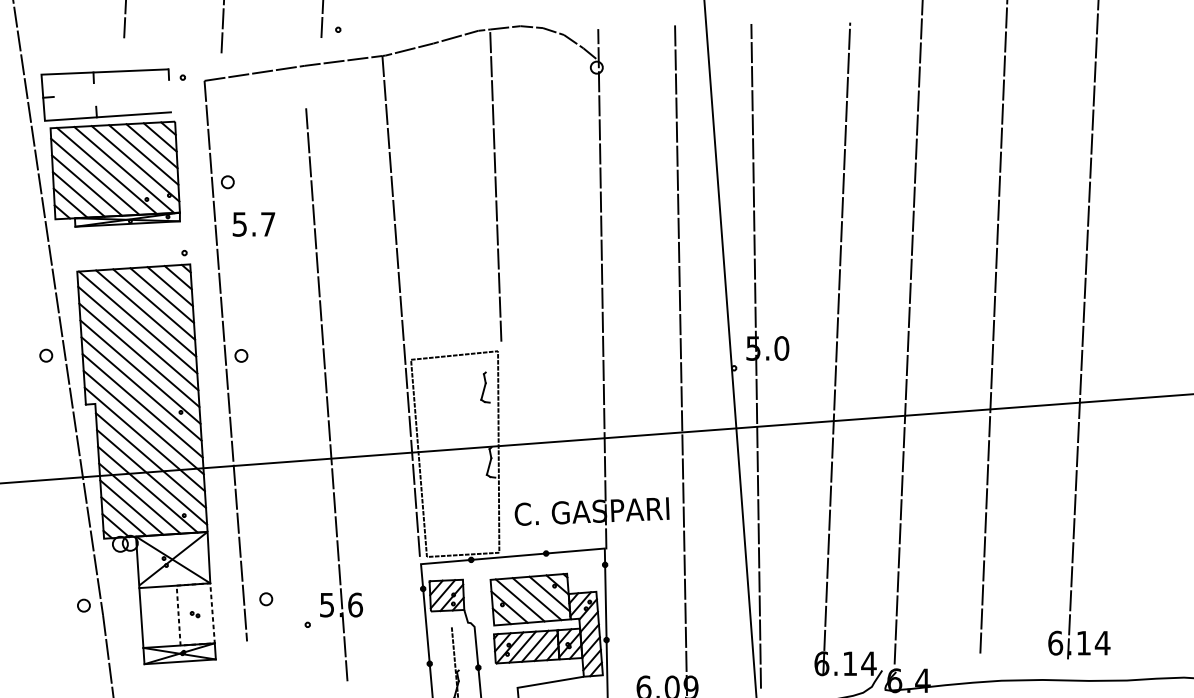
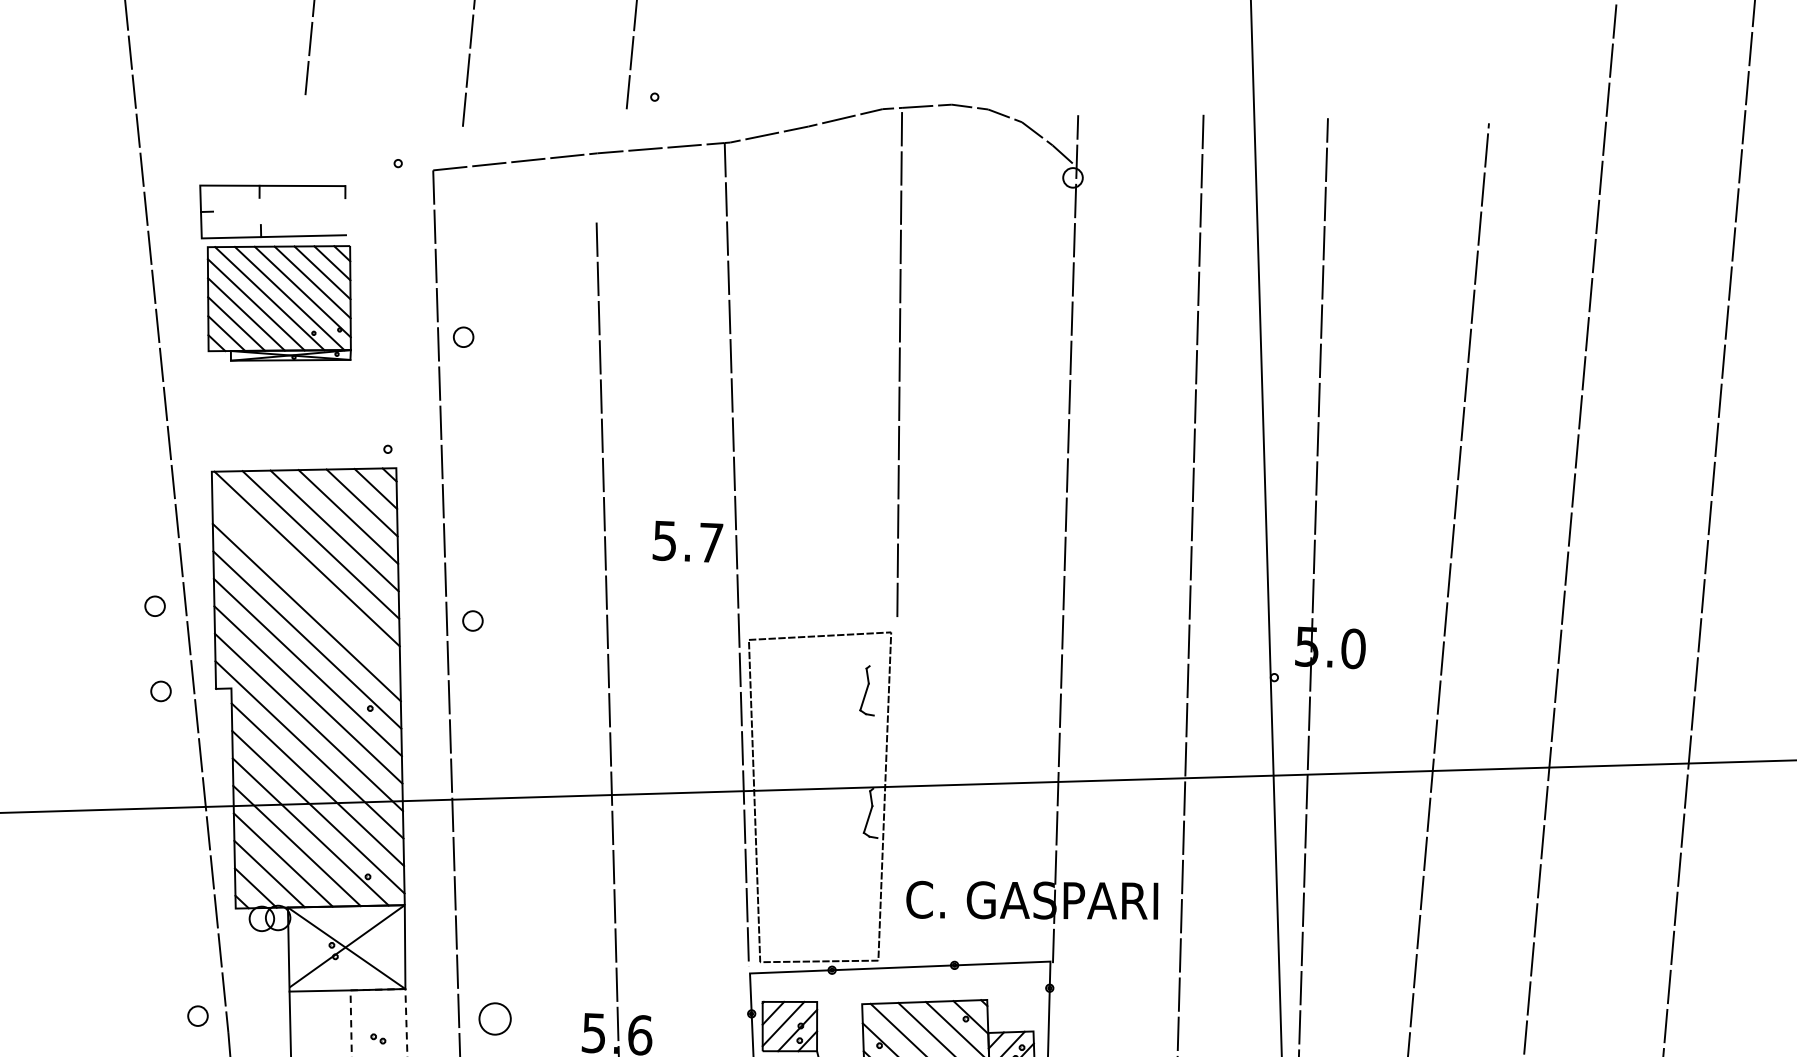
part: (110, 147) -> (275, 271), size x0.7
text: (253, 224) -> (687, 541), moved
line: (138, 338) -> (306, 585), removed
part: (52, 407) -> (161, 691), added
part: (266, 599) -> (495, 1019), size x1.6

